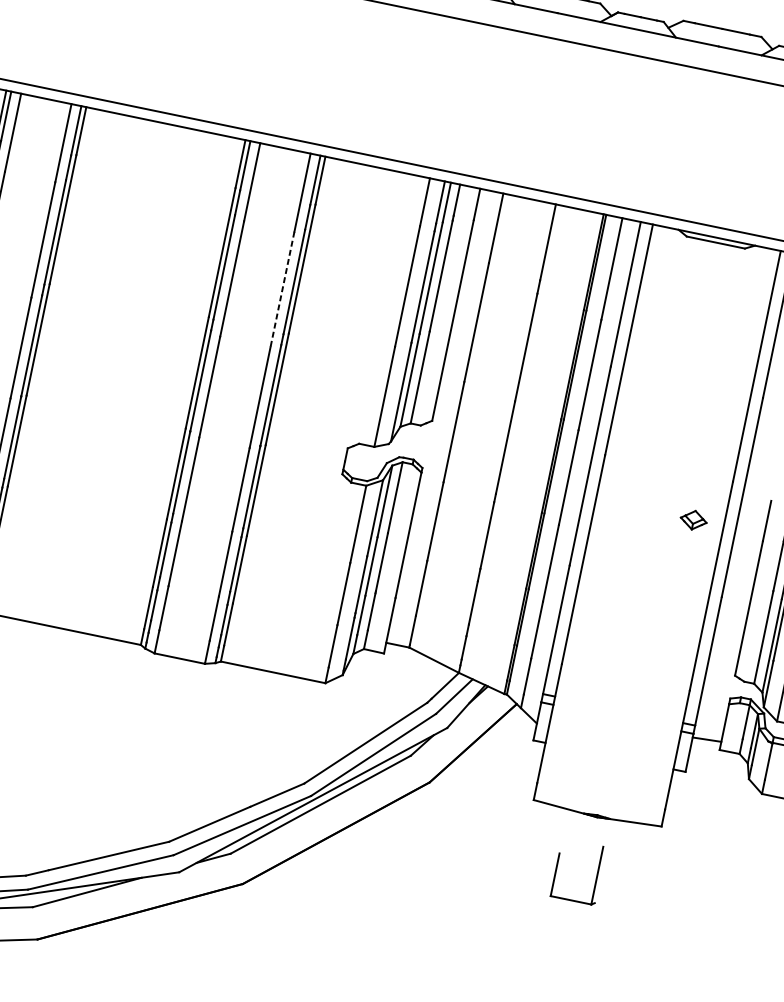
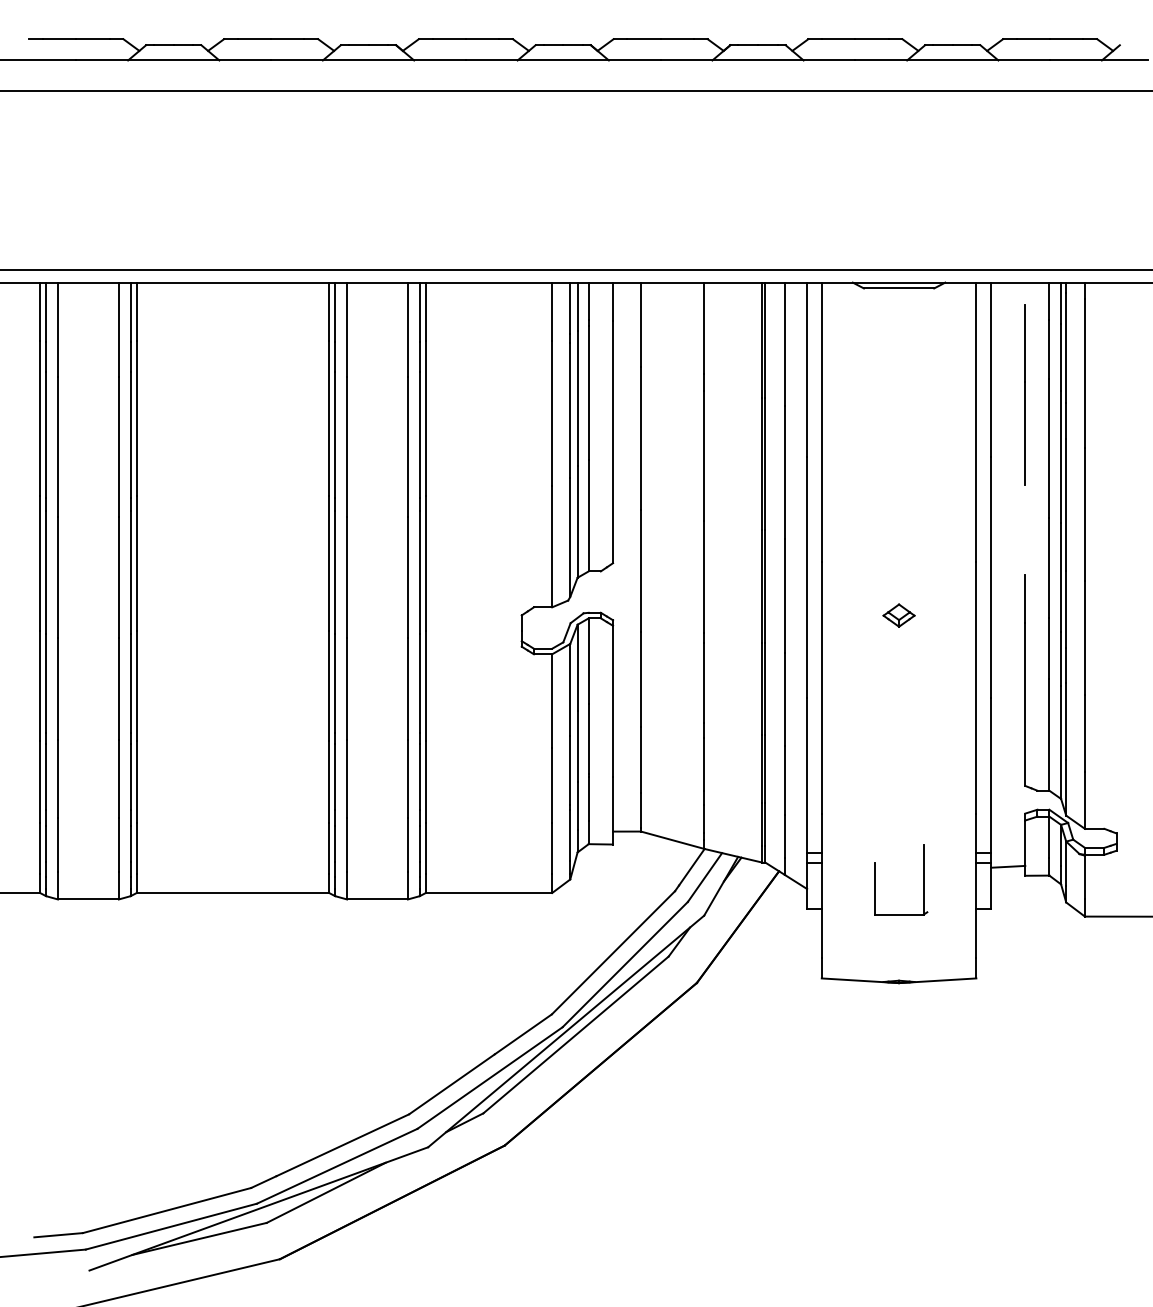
line: (282, 289) -> (407, 446), dashed -> solid
part: (693, 520) -> (898, 615), moved
part: (597, 875) -> (923, 879), moved

